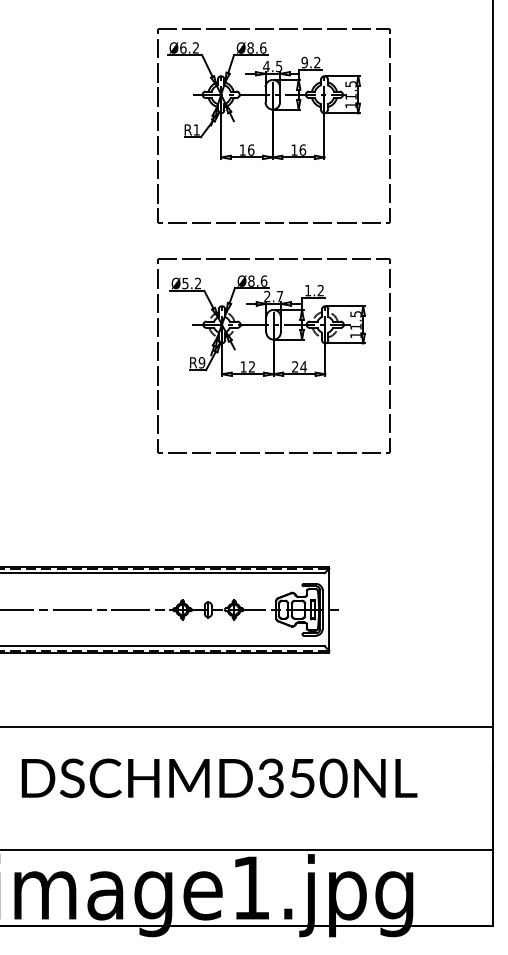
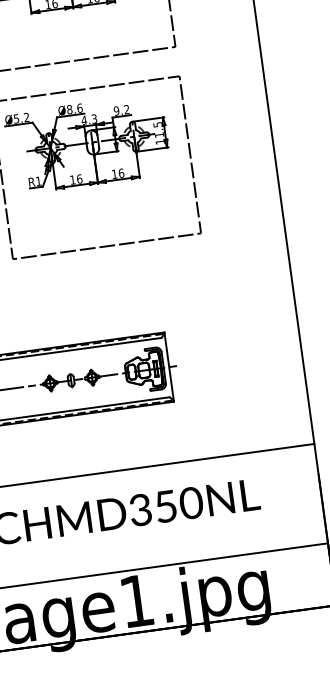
text: (307, 290) -> (116, 111), 1.2 -> 9.2
text: (273, 296) -> (89, 119), 2.7 -> 4.3
text: (201, 362) -> (38, 181), R9 -> R1
text: (251, 366) -> (79, 178), 12 -> 16
text: (299, 366) -> (118, 173), 24 -> 16

